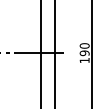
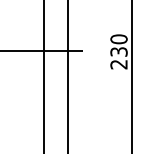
text: (84, 56) -> (118, 57), 190 -> 230

